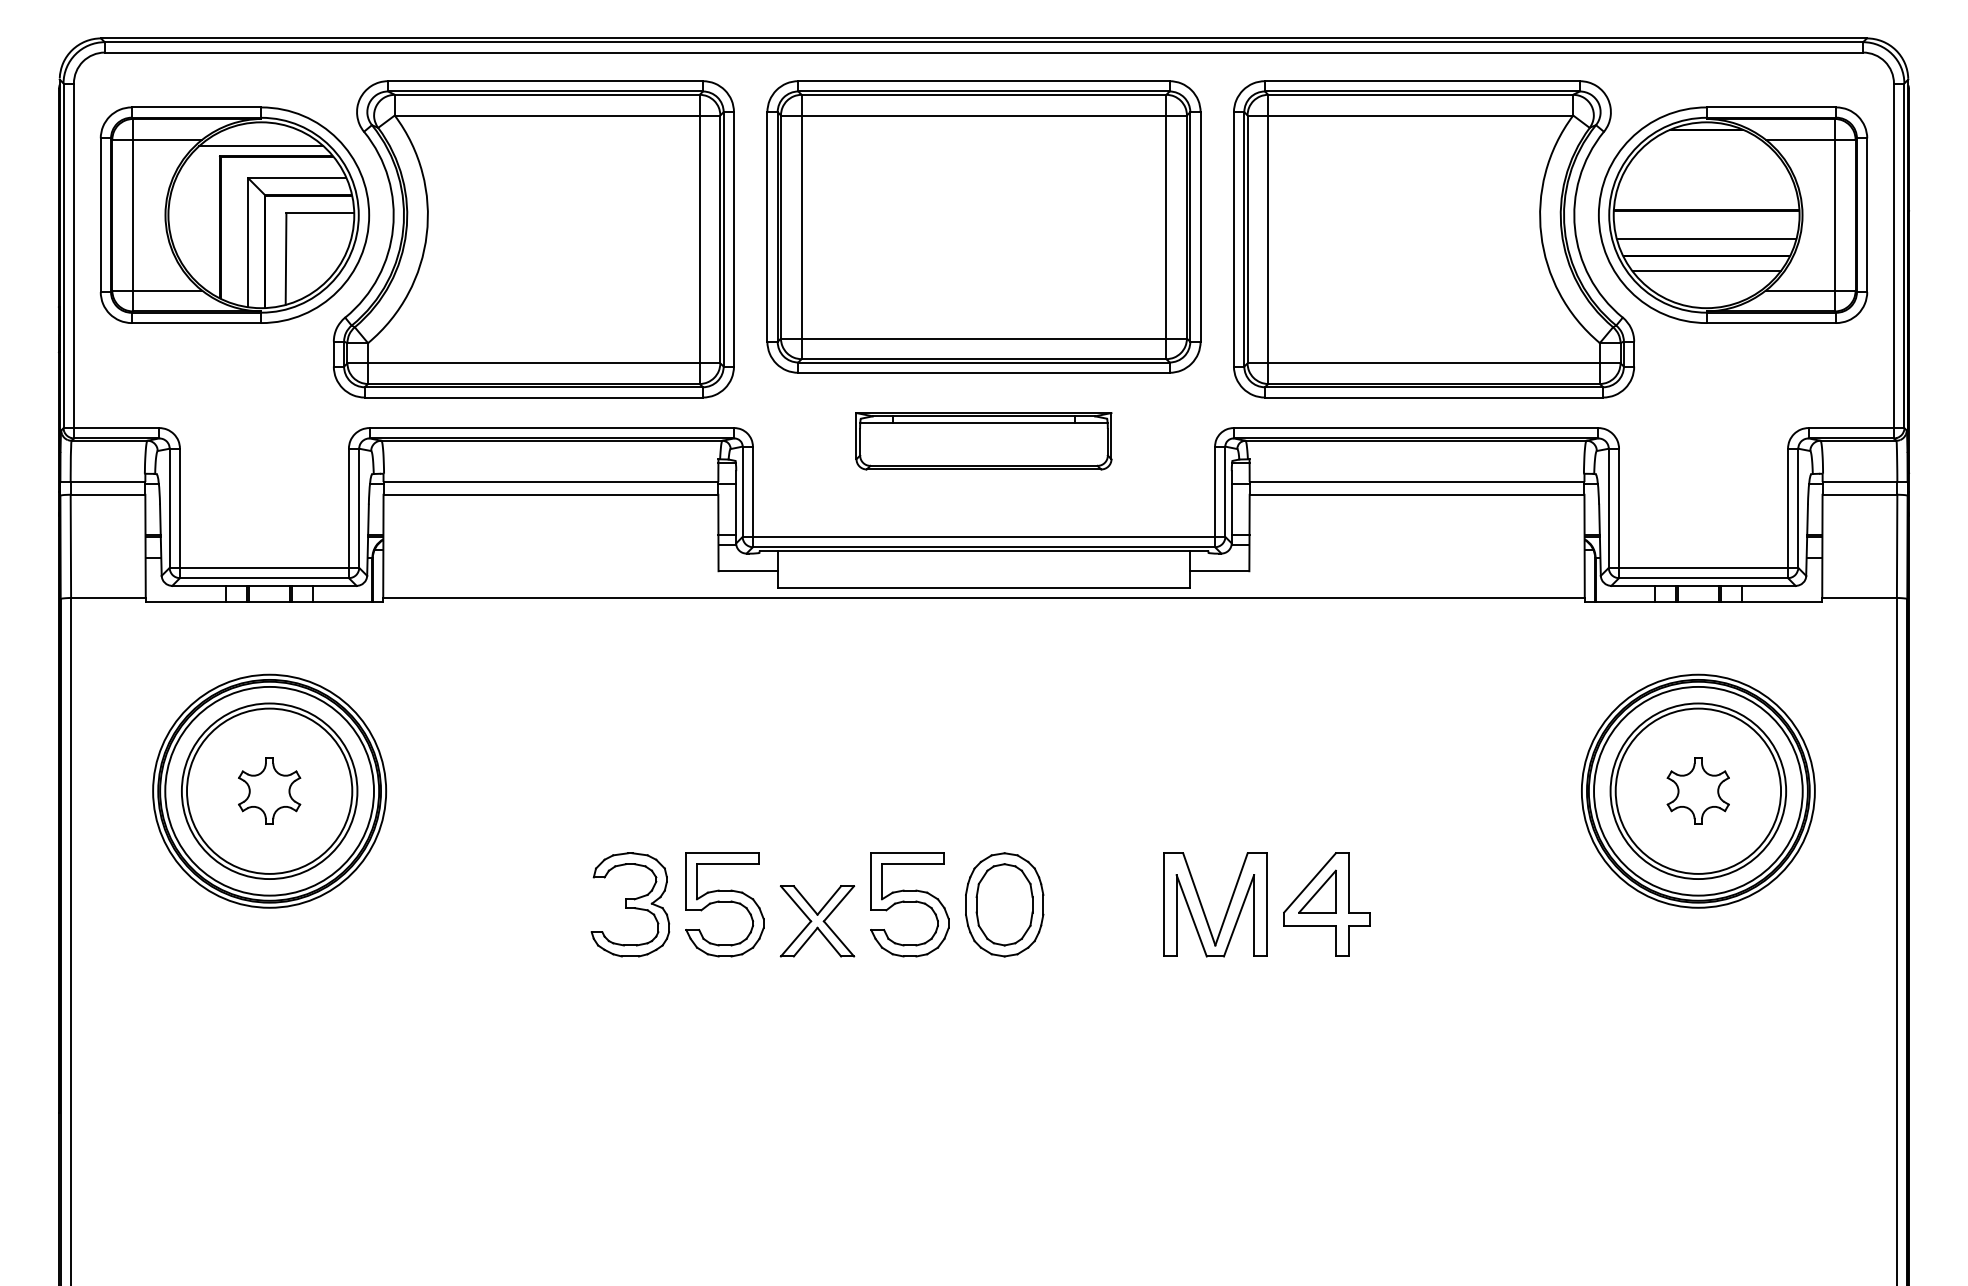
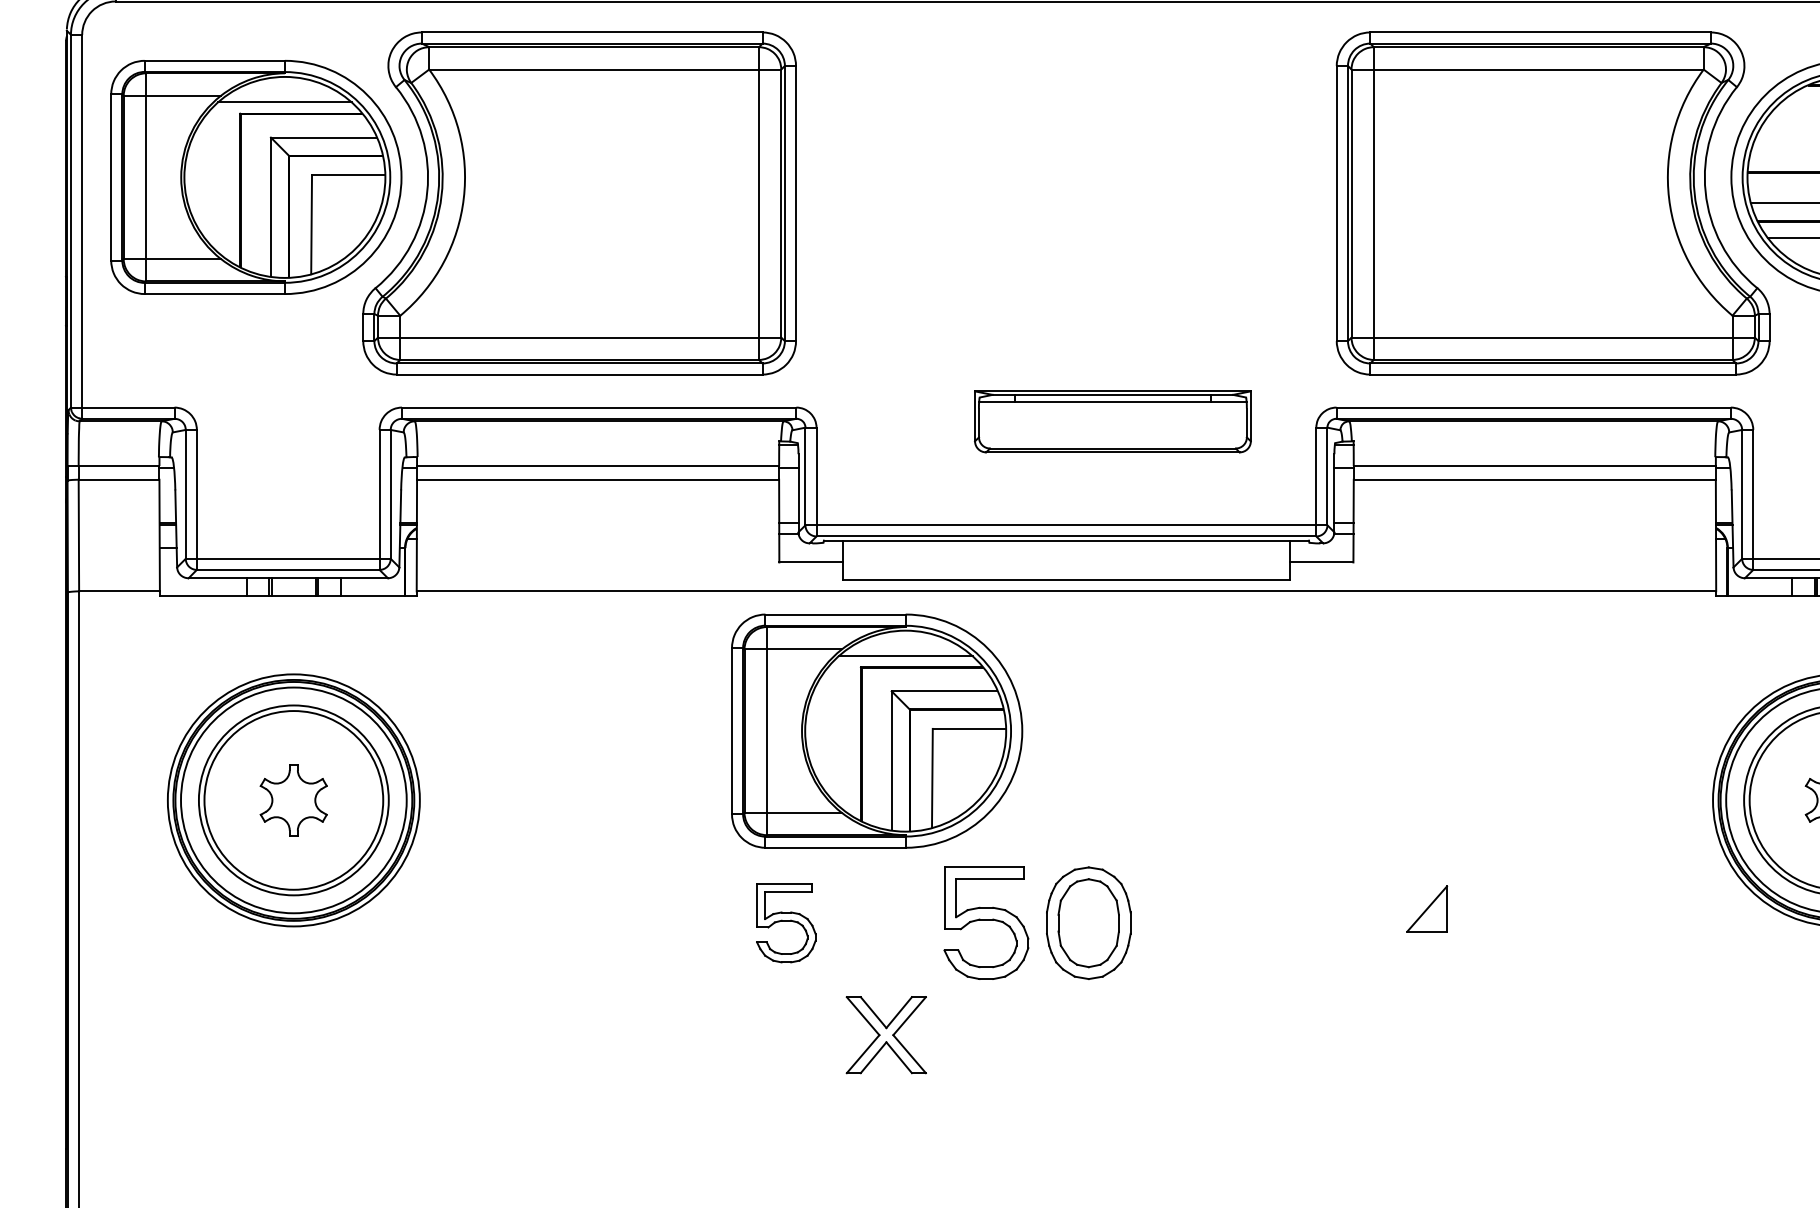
part: (983, 226) -> (1065, 189), removed
part: (983, 441) -> (1112, 422), moved
part: (808, 726) -> (876, 730), added
part: (630, 904) -> (684, 922), removed
part: (724, 904) -> (785, 922), size x0.7
part: (1326, 904) -> (1436, 922), removed
part: (1203, 907) -> (1303, 926), removed
part: (817, 921) -> (886, 1035), moved

